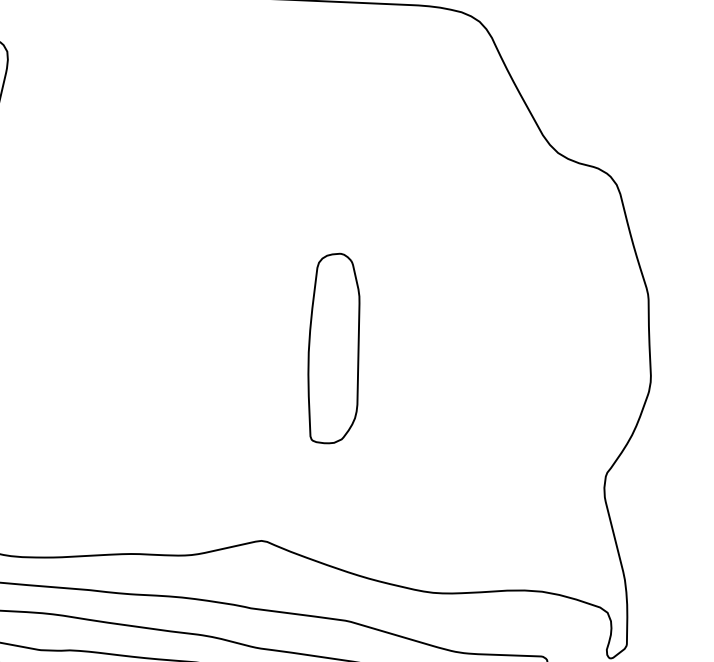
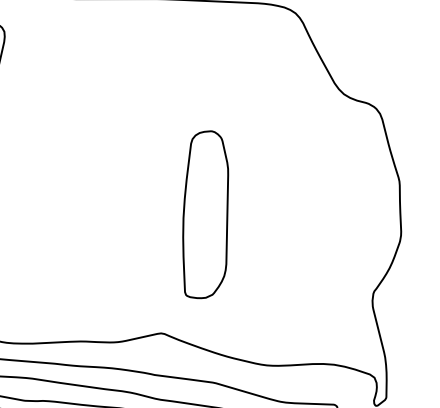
part: (333, 348) -> (205, 214), size x1.43

